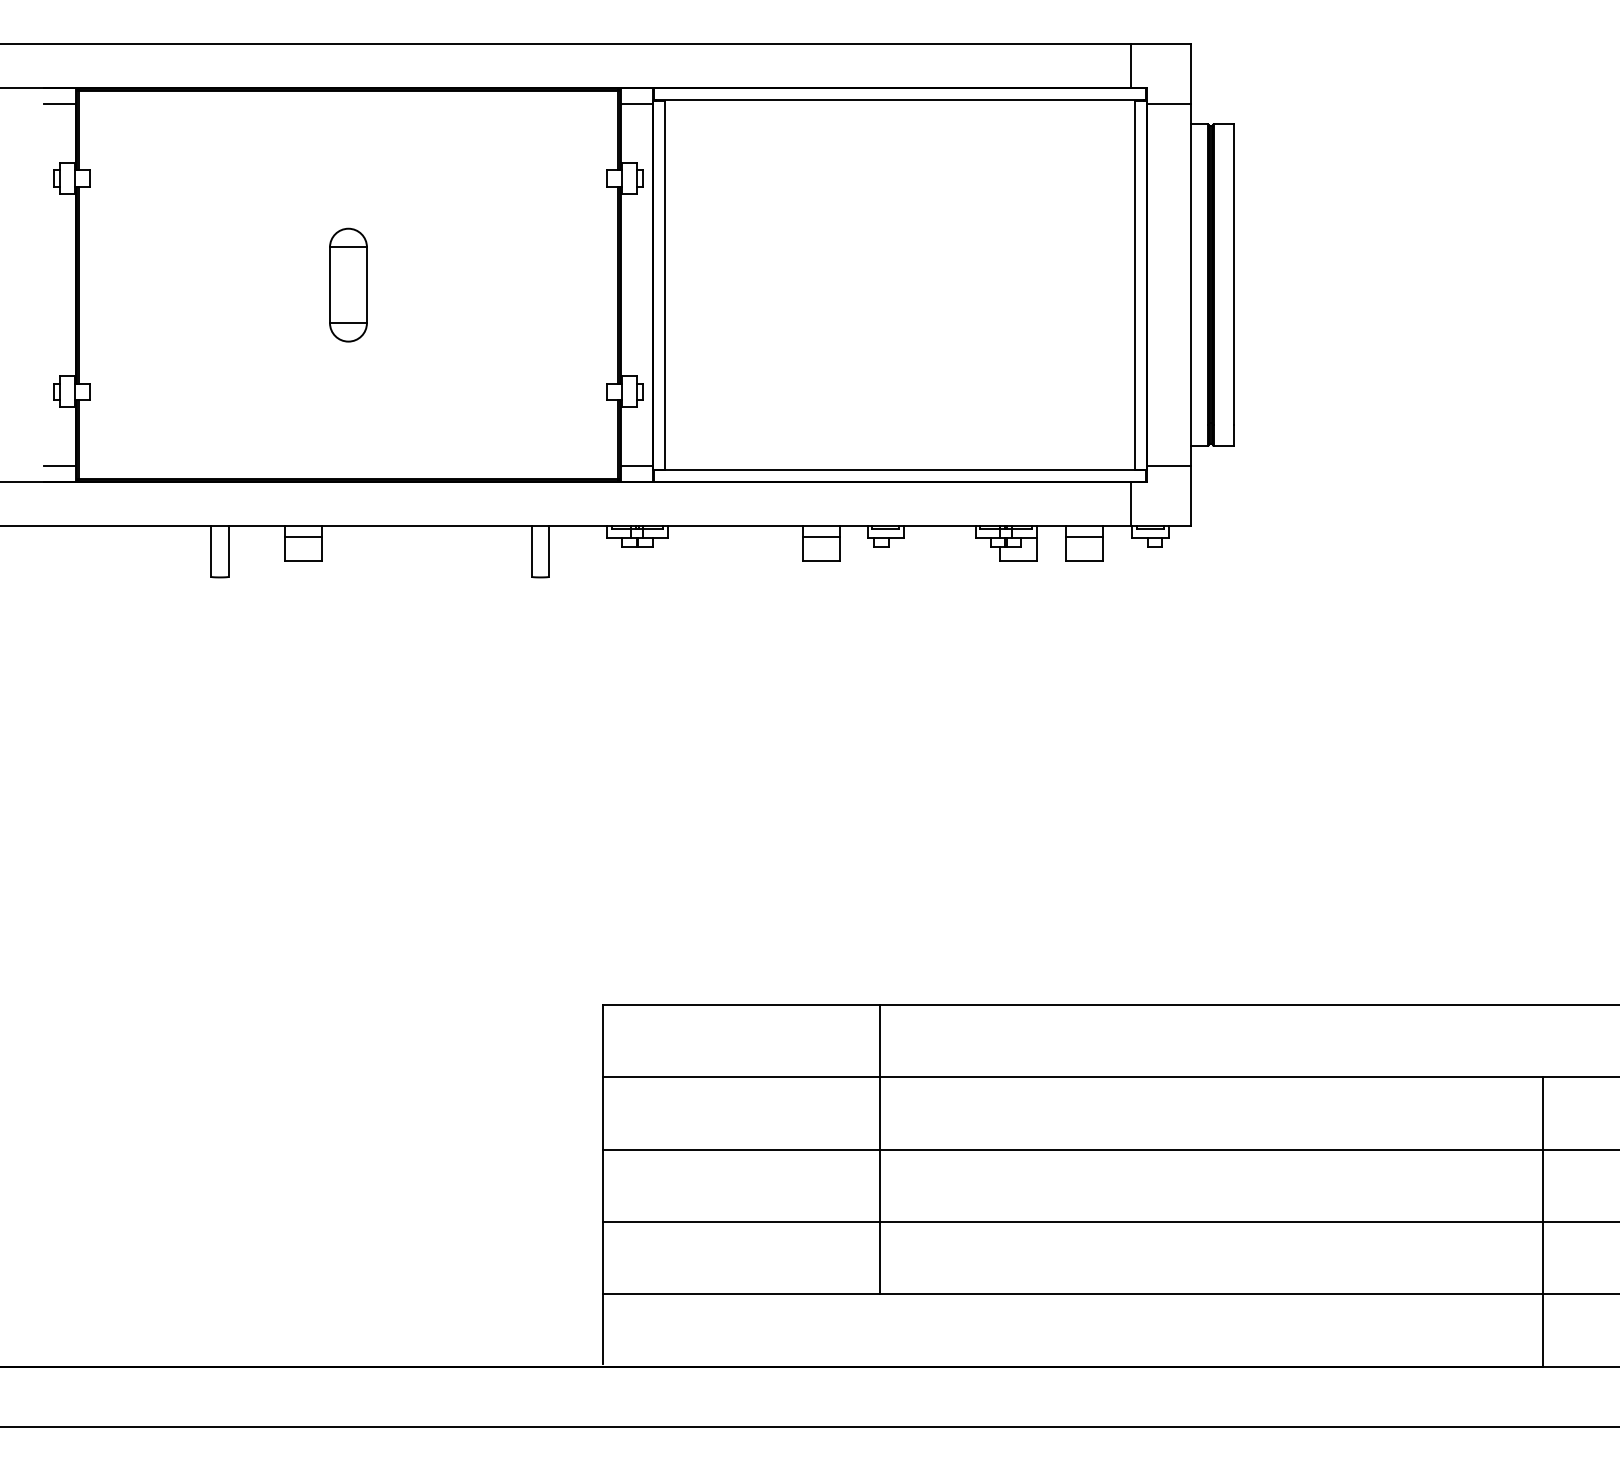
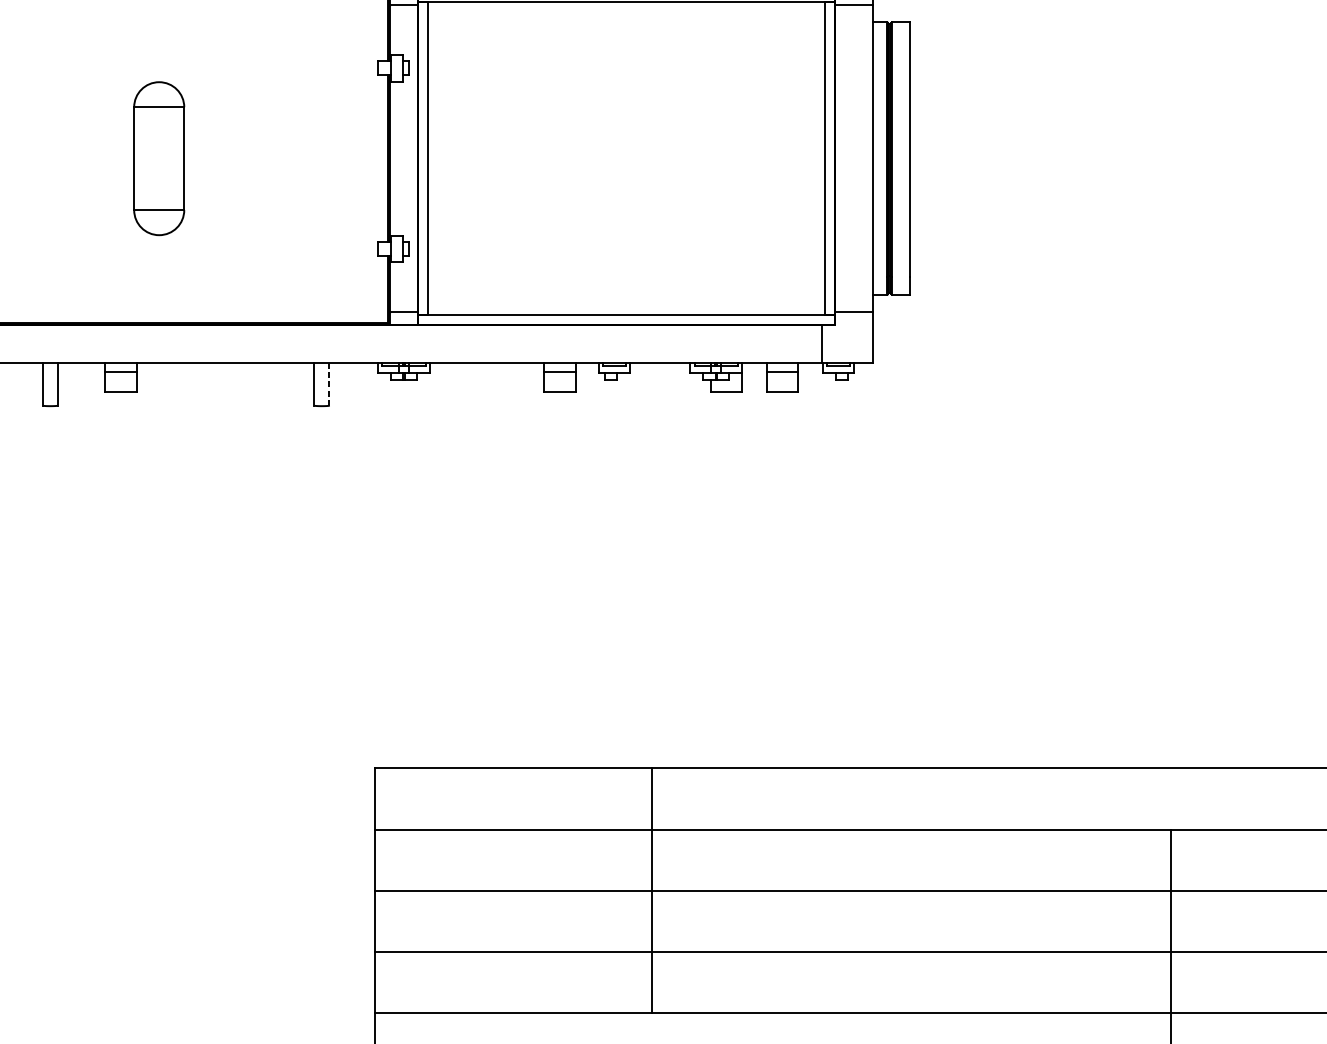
part: (348, 284) -> (159, 158), size x1.6
line: (549, 552) -> (329, 385), solid -> dashed
line: (879, 1149) -> (651, 890), moved

